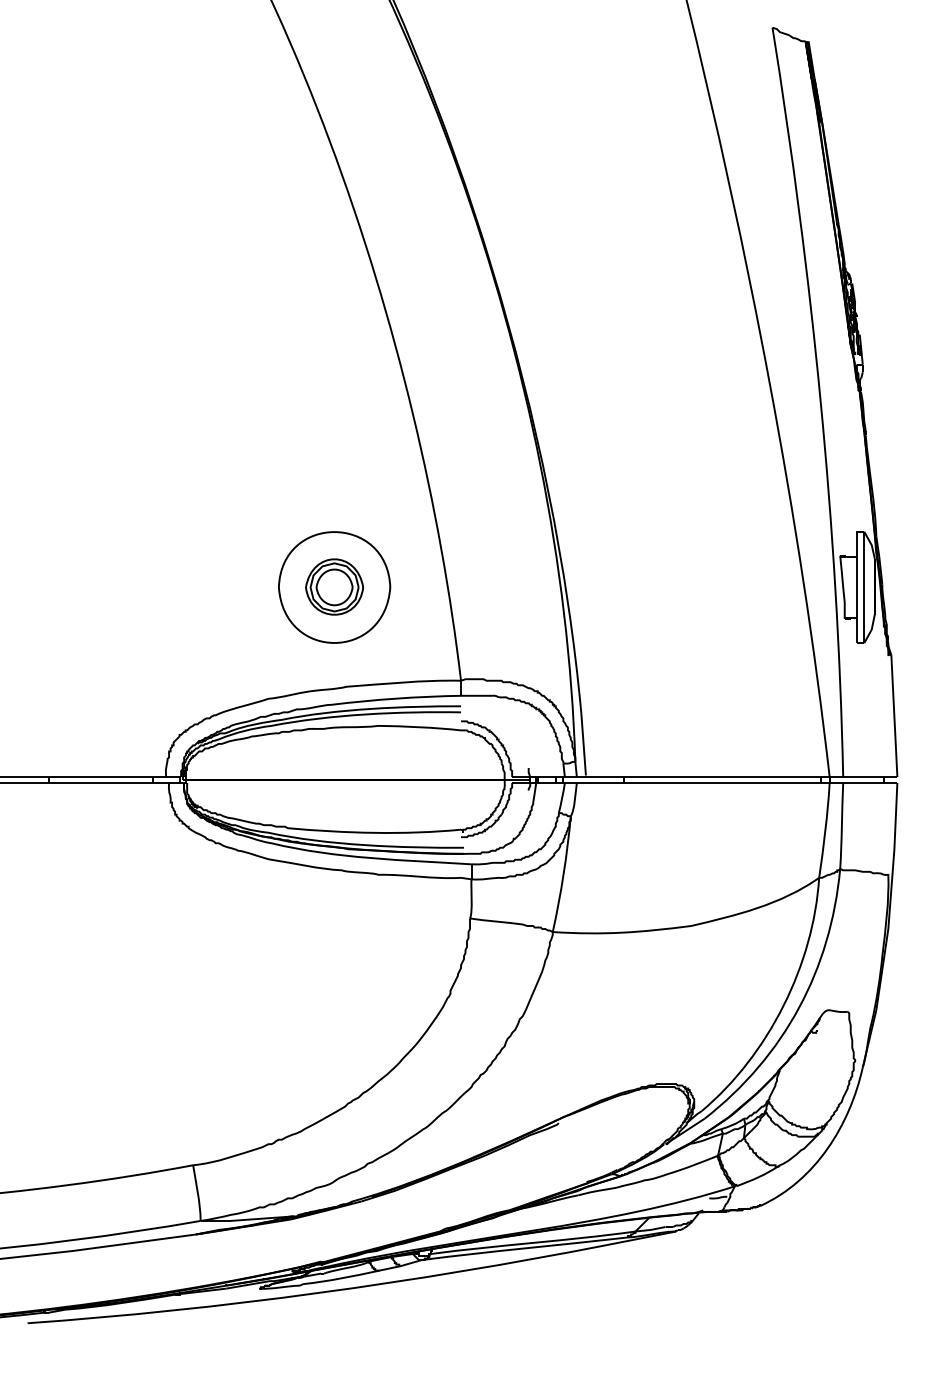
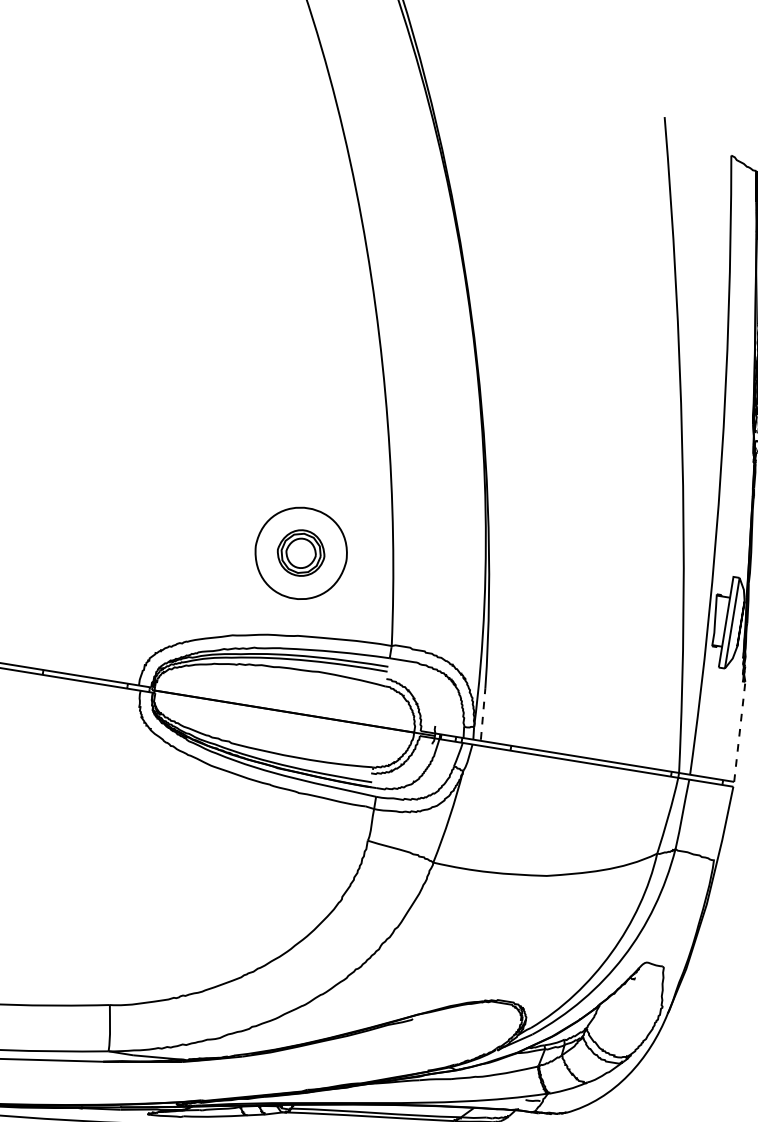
line: (894, 715) -> (739, 731), solid -> dashed
line: (583, 744) -> (483, 714), solid -> dashed

